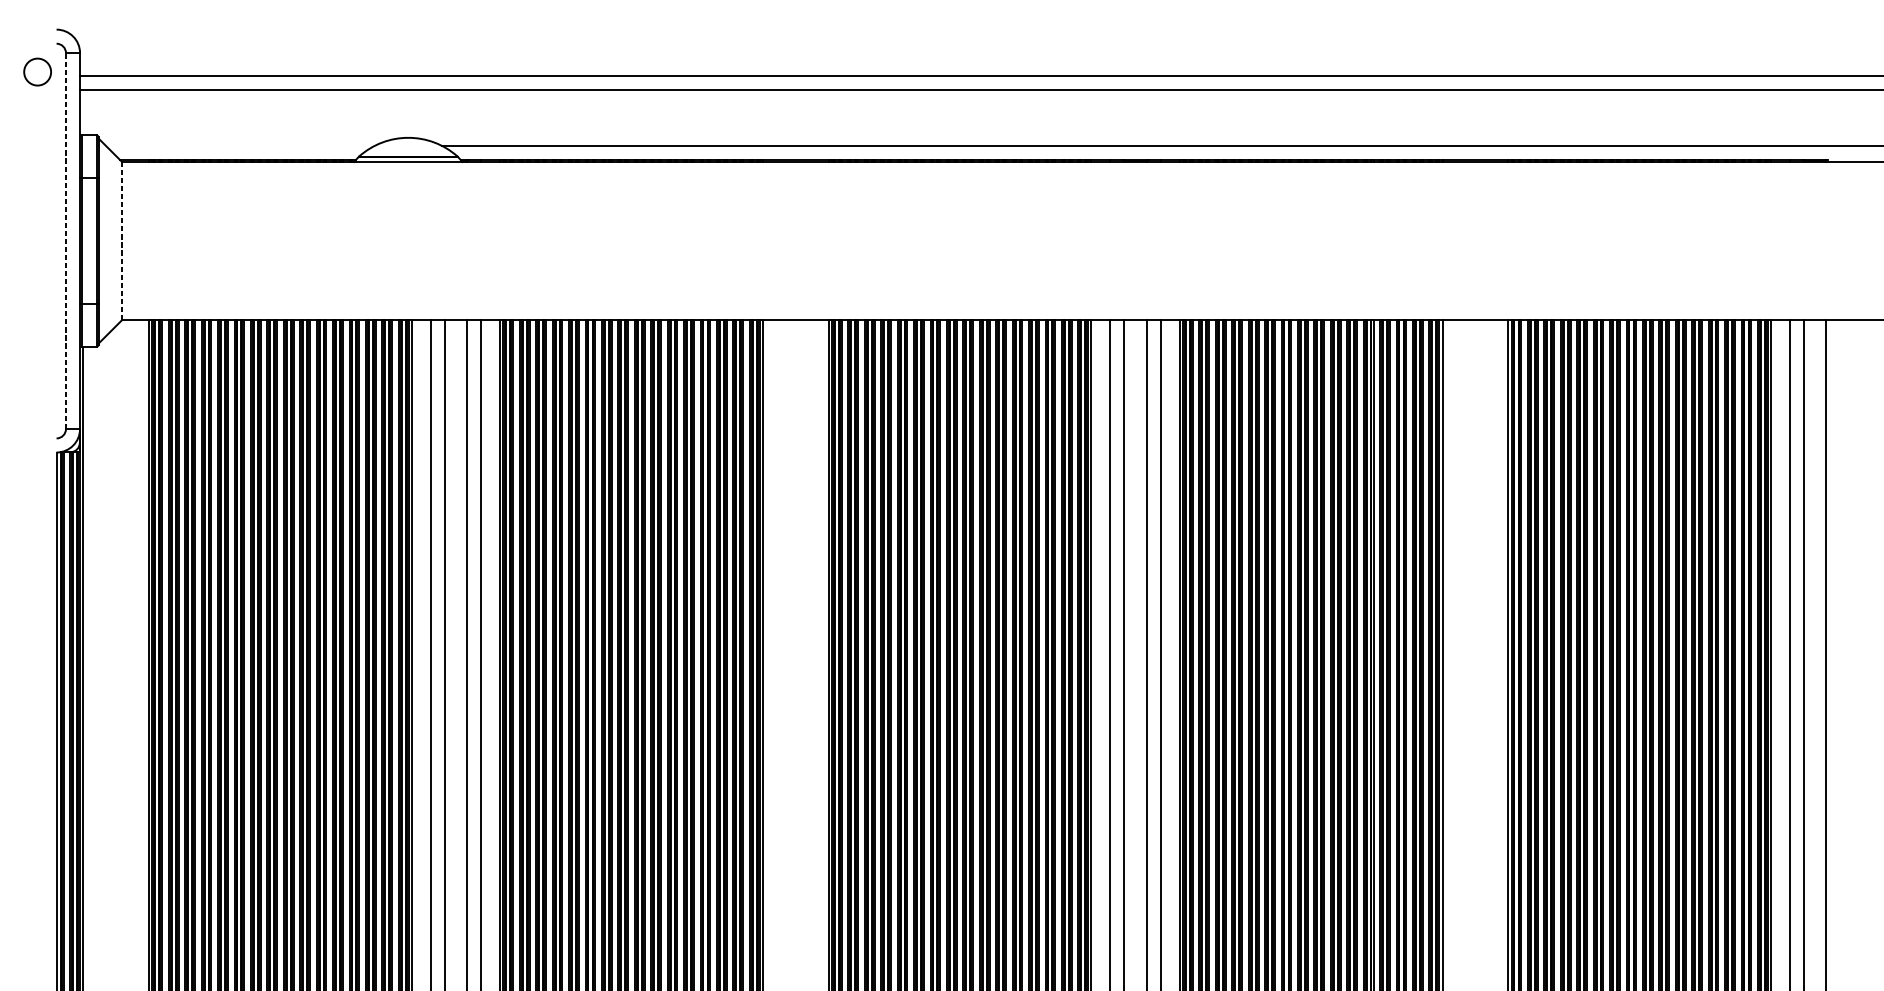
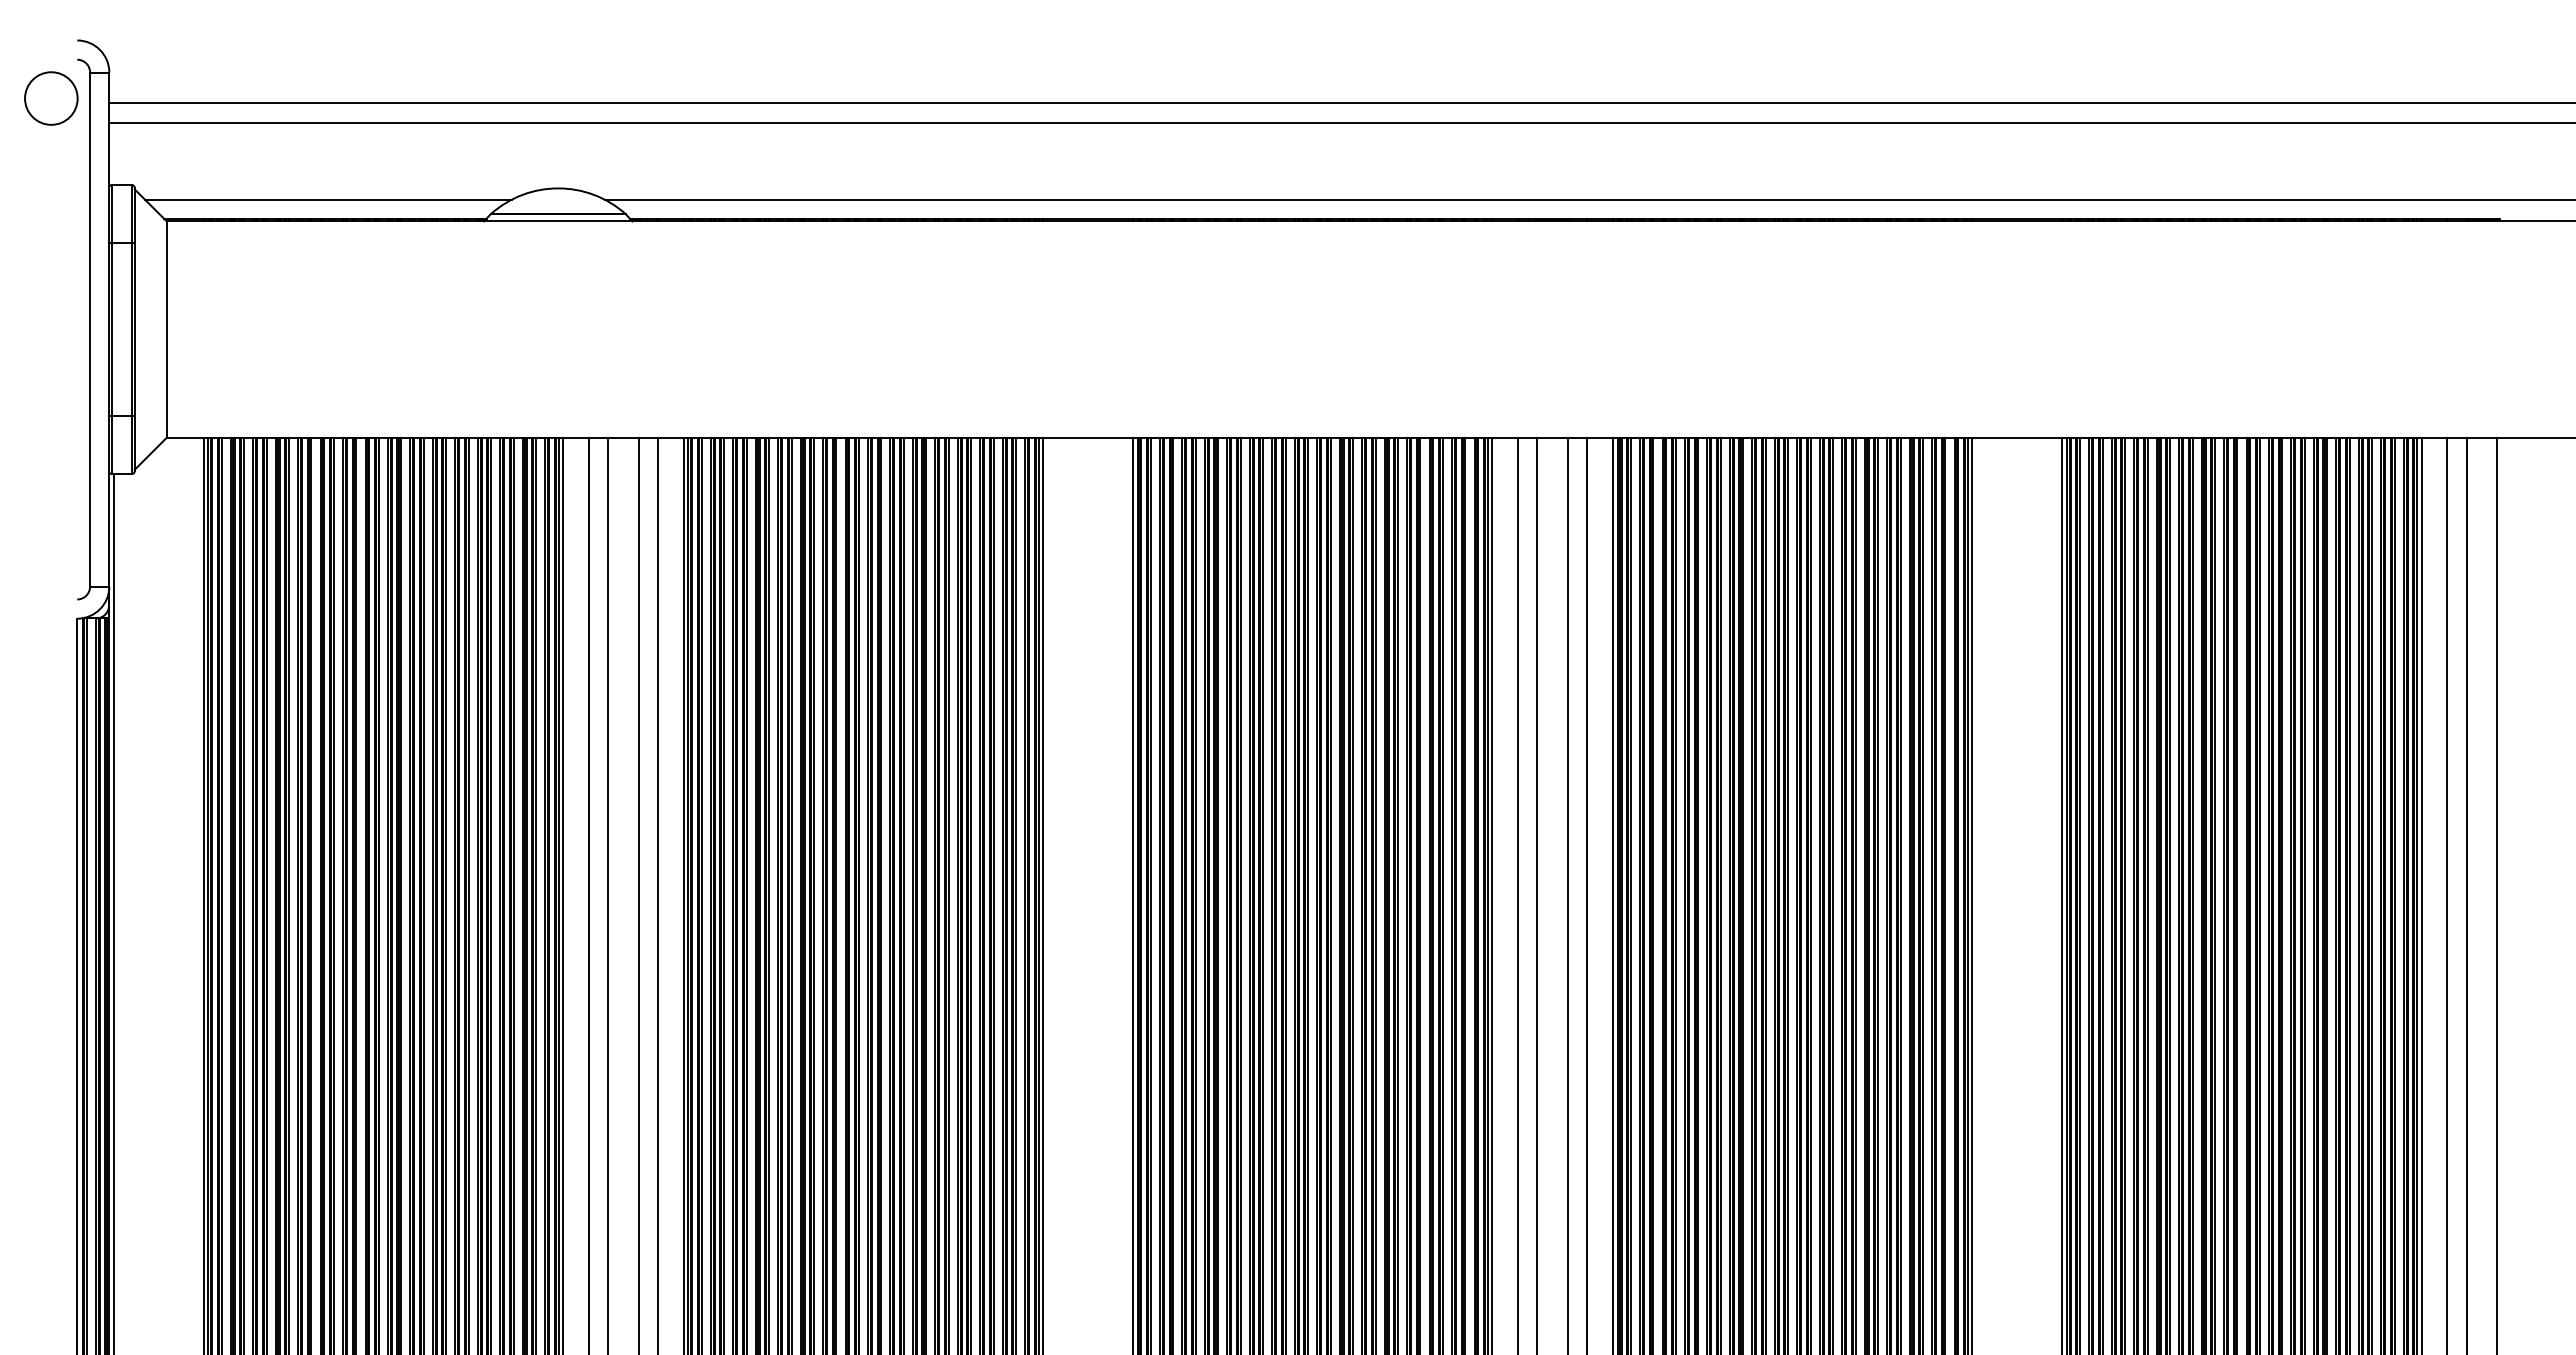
circle: (37, 72) -> (51, 98), size x1.43
line: (239, 145) -> (327, 199), added
line: (66, 241) -> (90, 329), dashed -> solid
line: (121, 241) -> (166, 330), dashed -> solid

